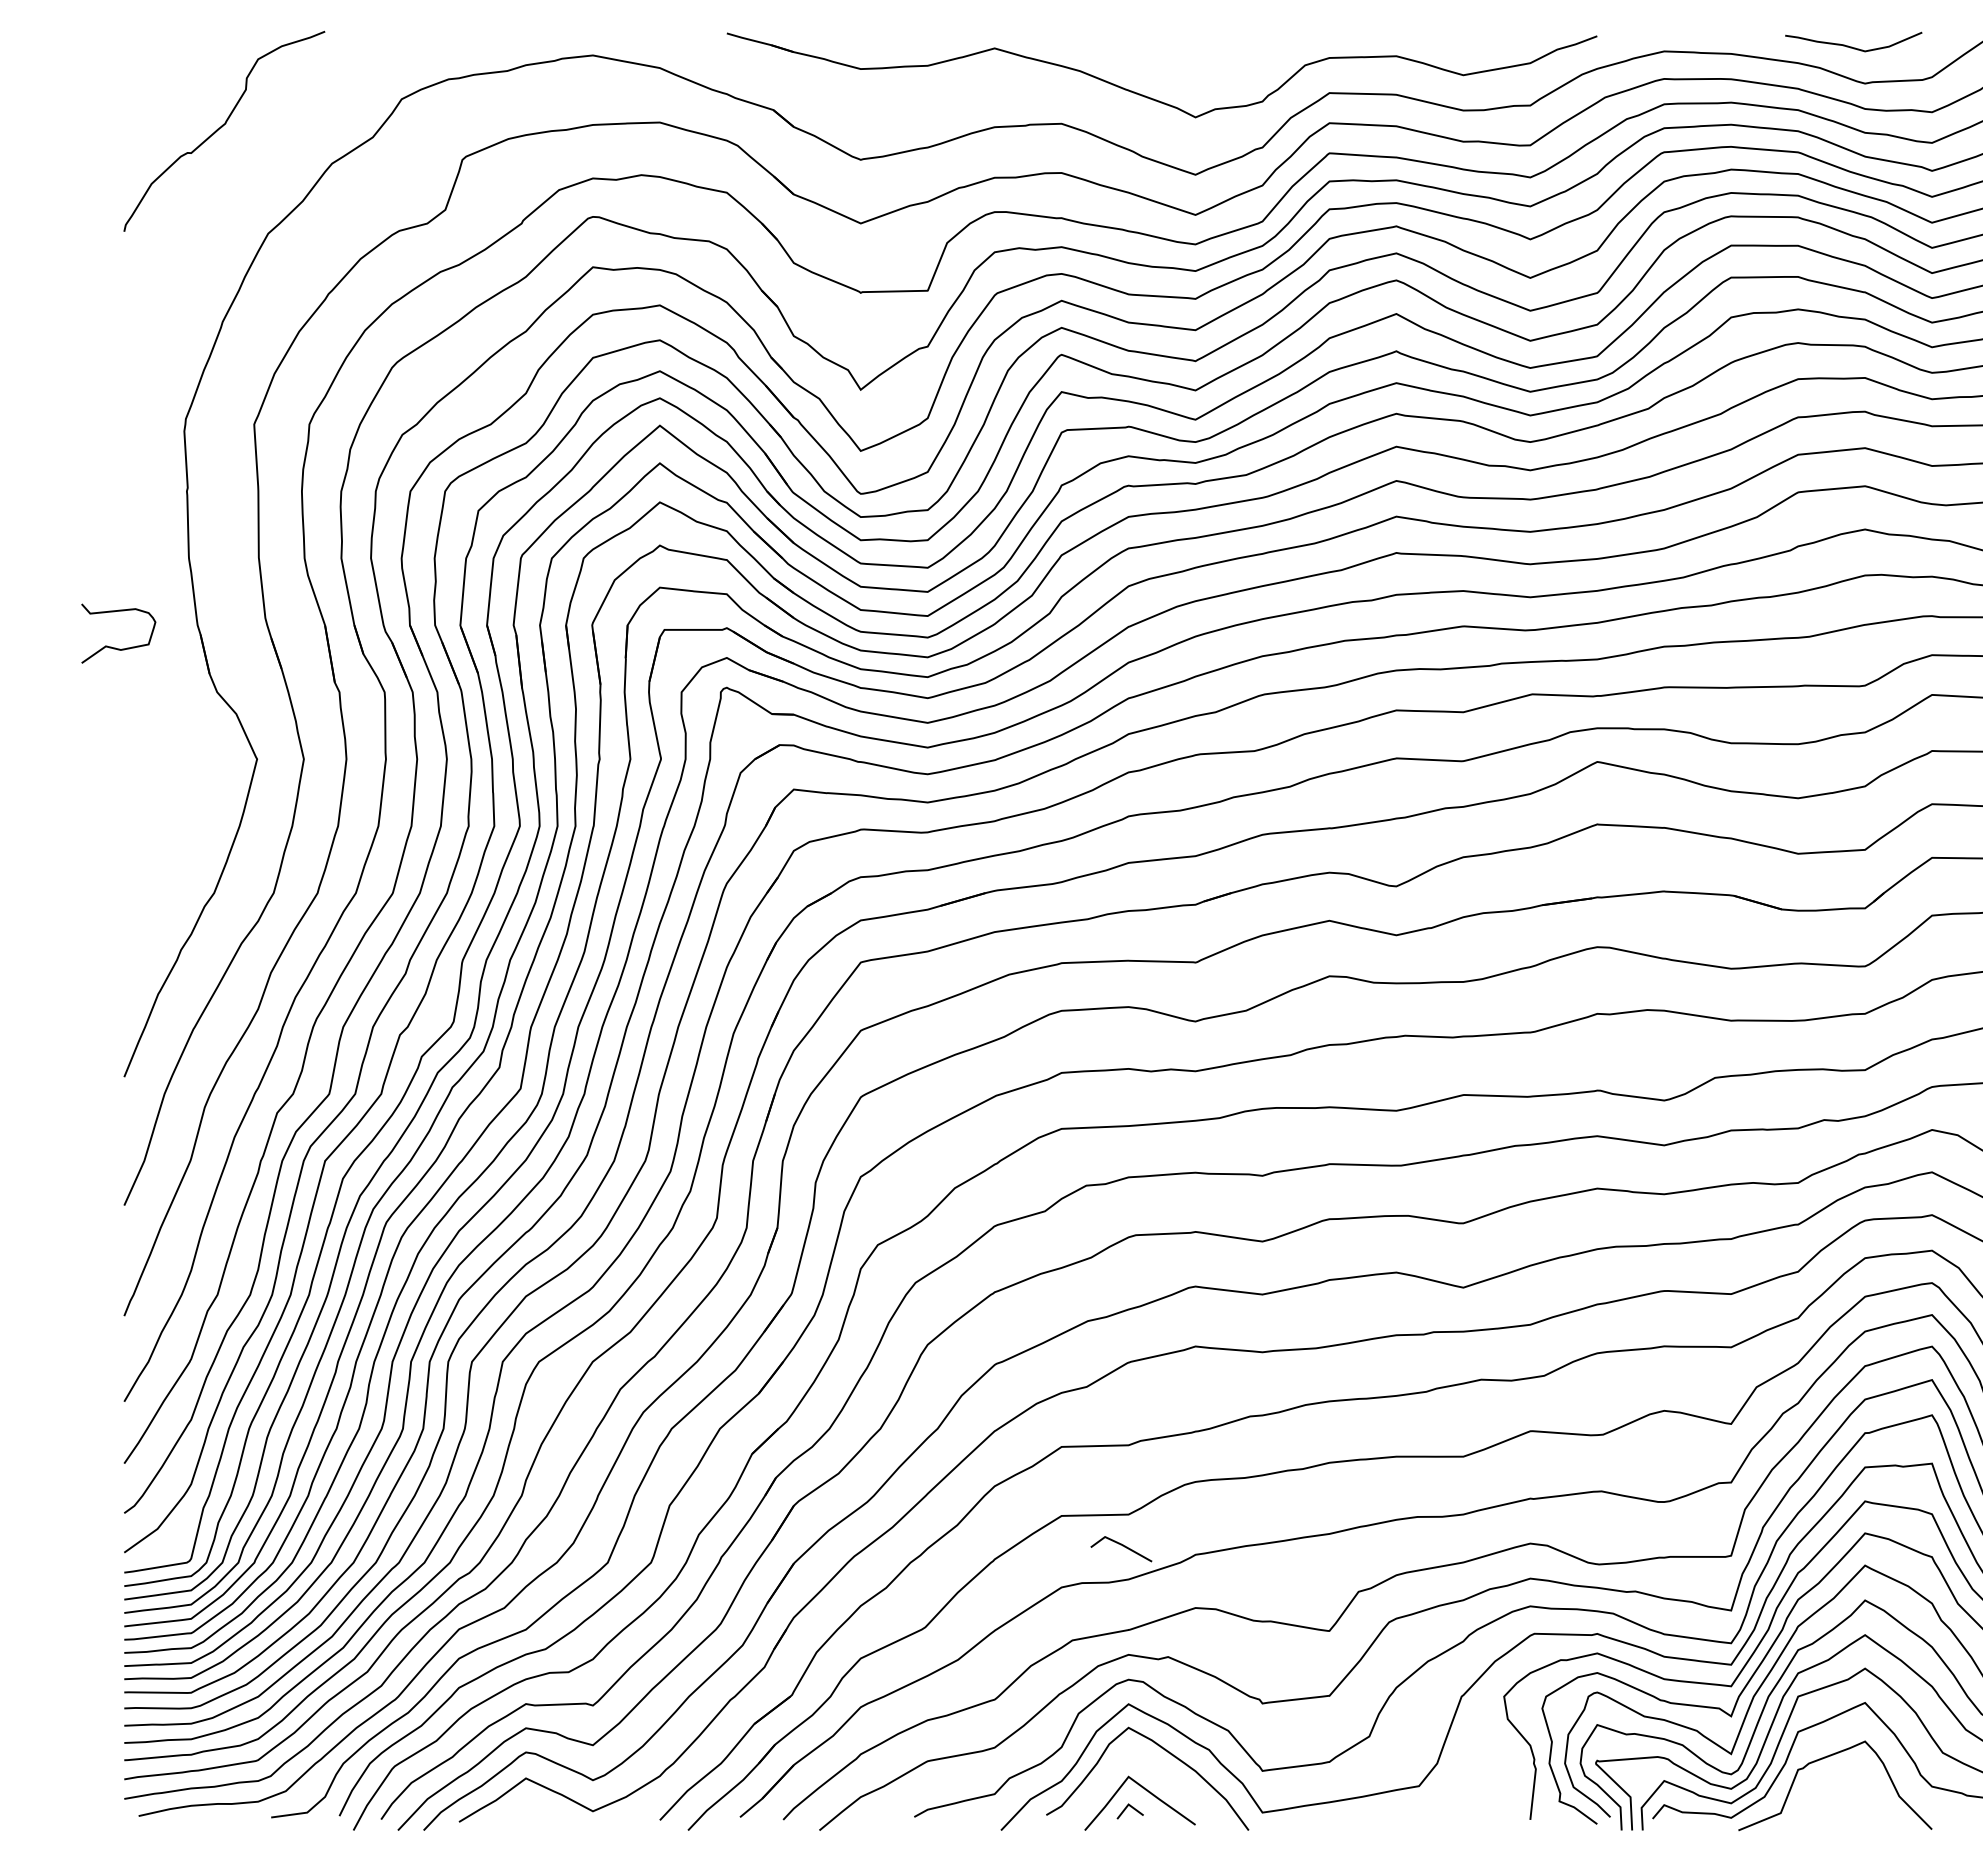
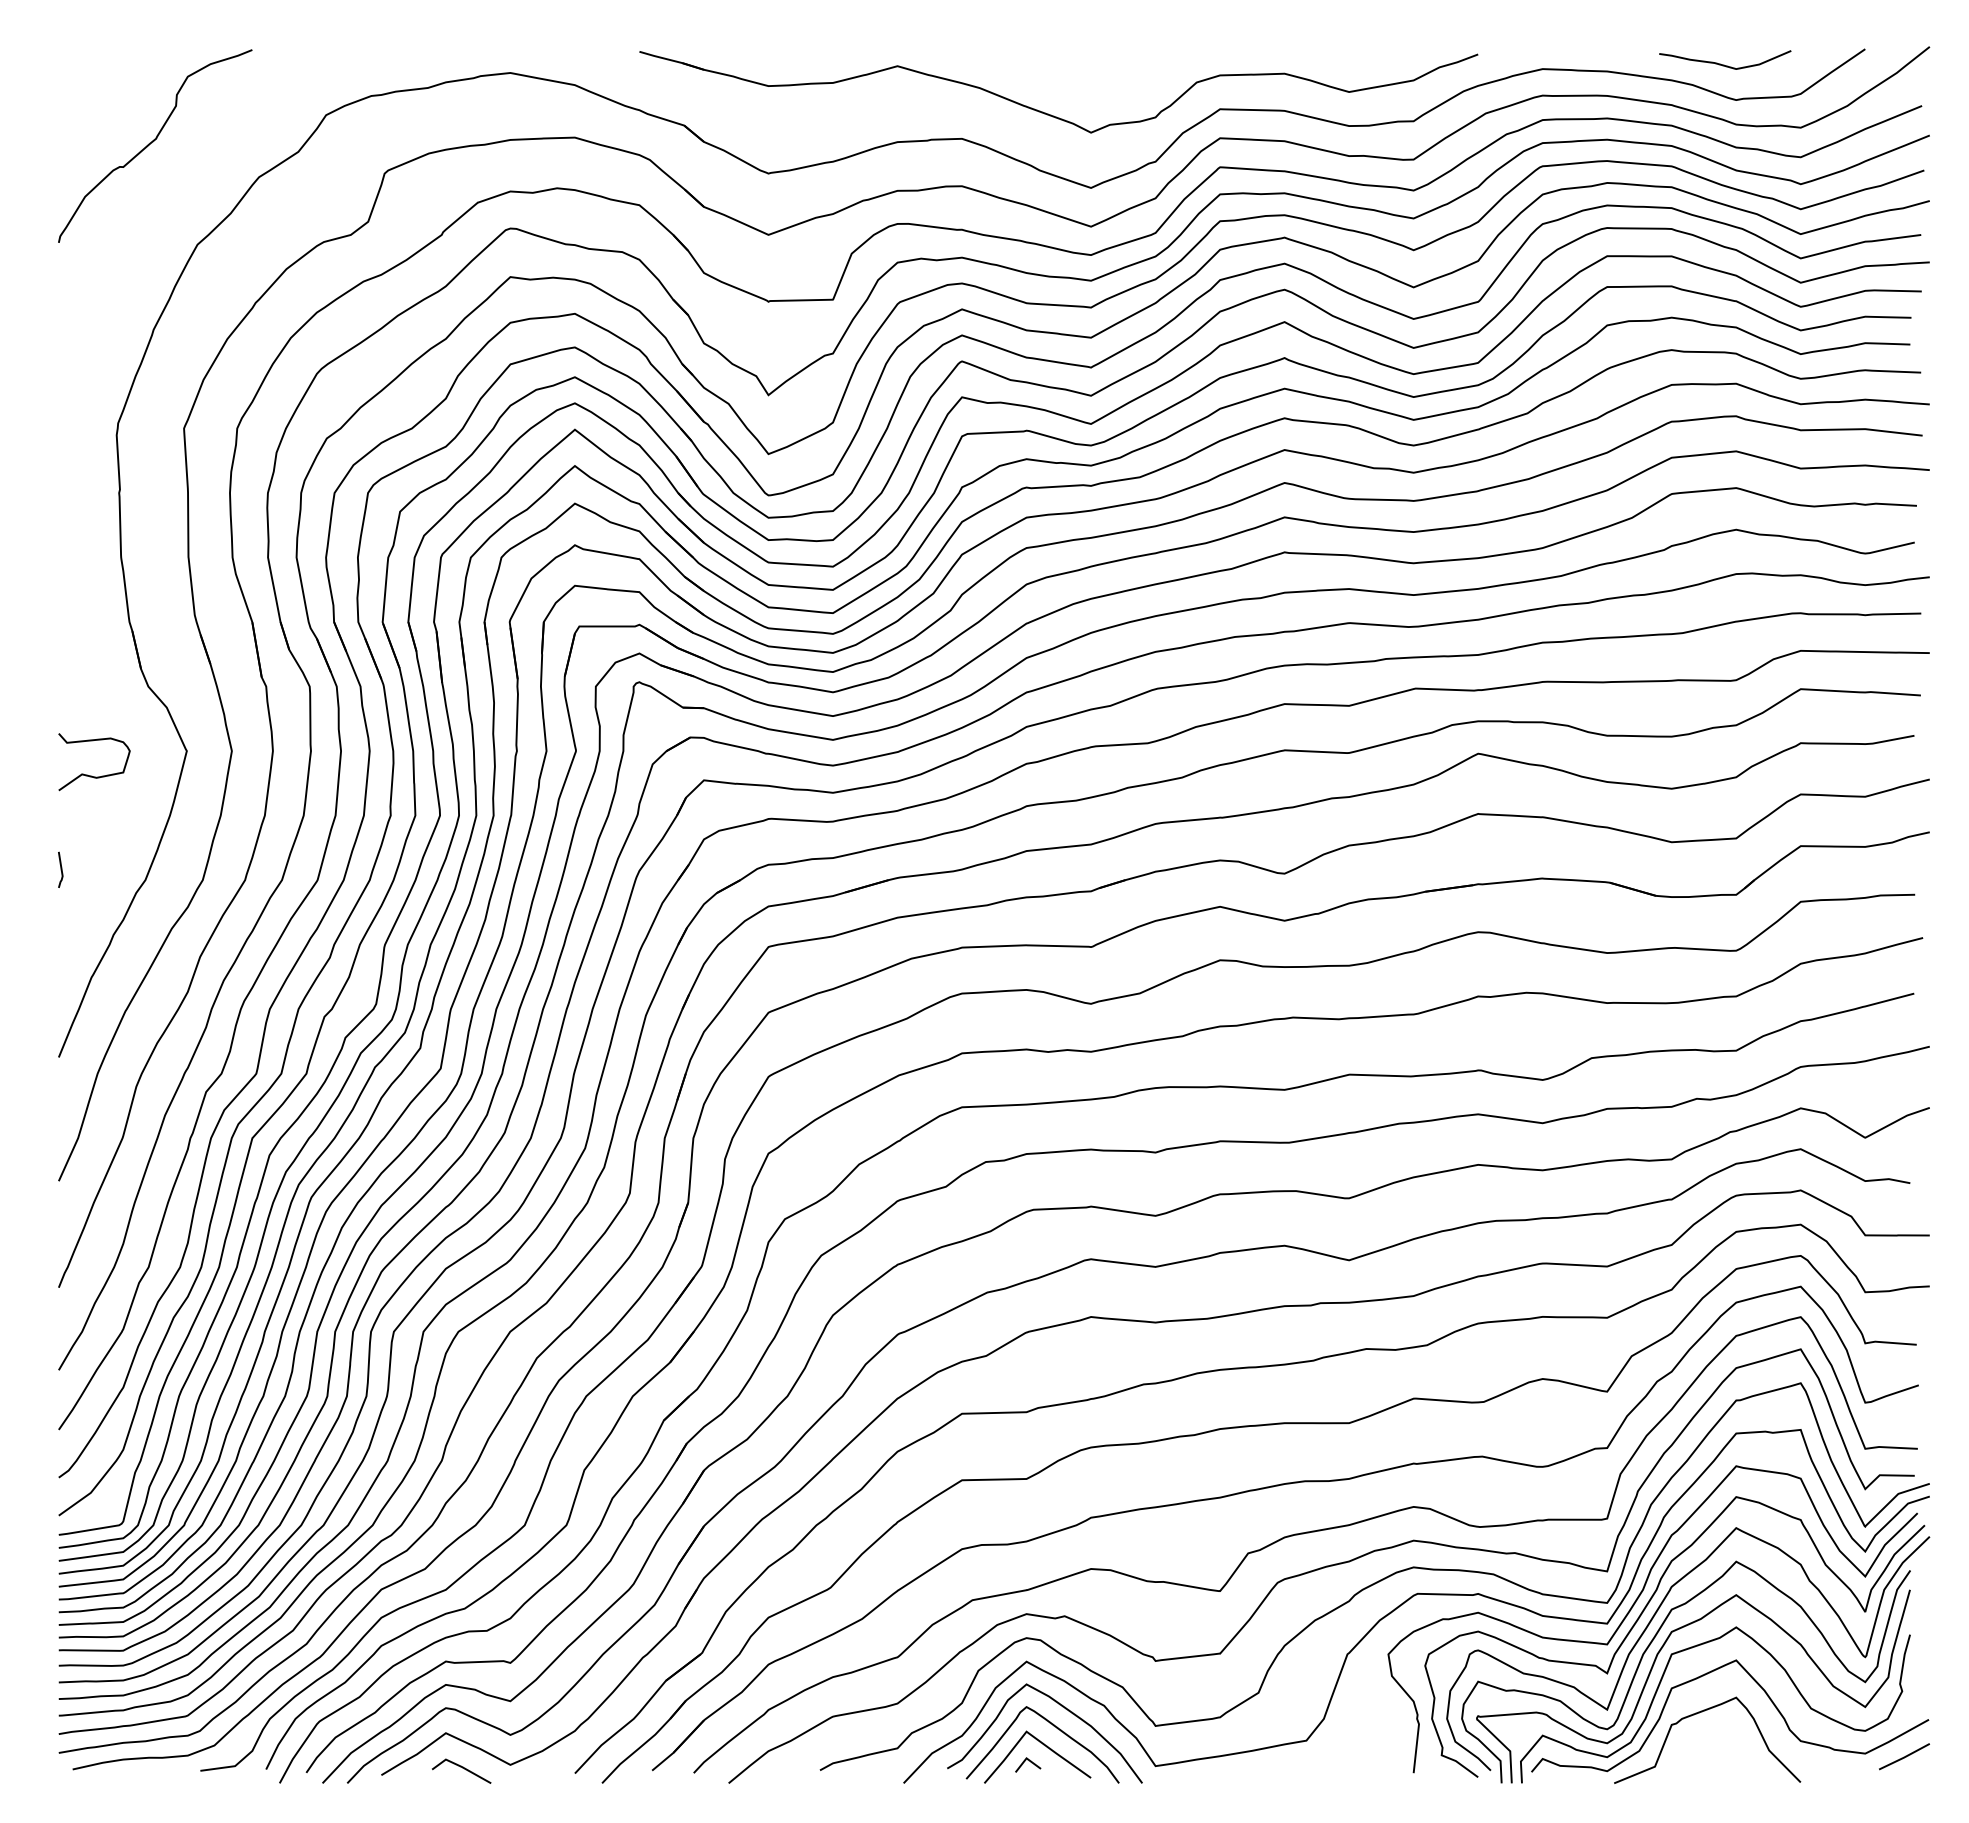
curve: (115, 647) -> (91, 775), moved
line: (126, 882) -> (60, 869), added
line: (1122, 1546) -> (462, 1768), moved
curve: (1156, 1771) -> (1053, 1726), added

